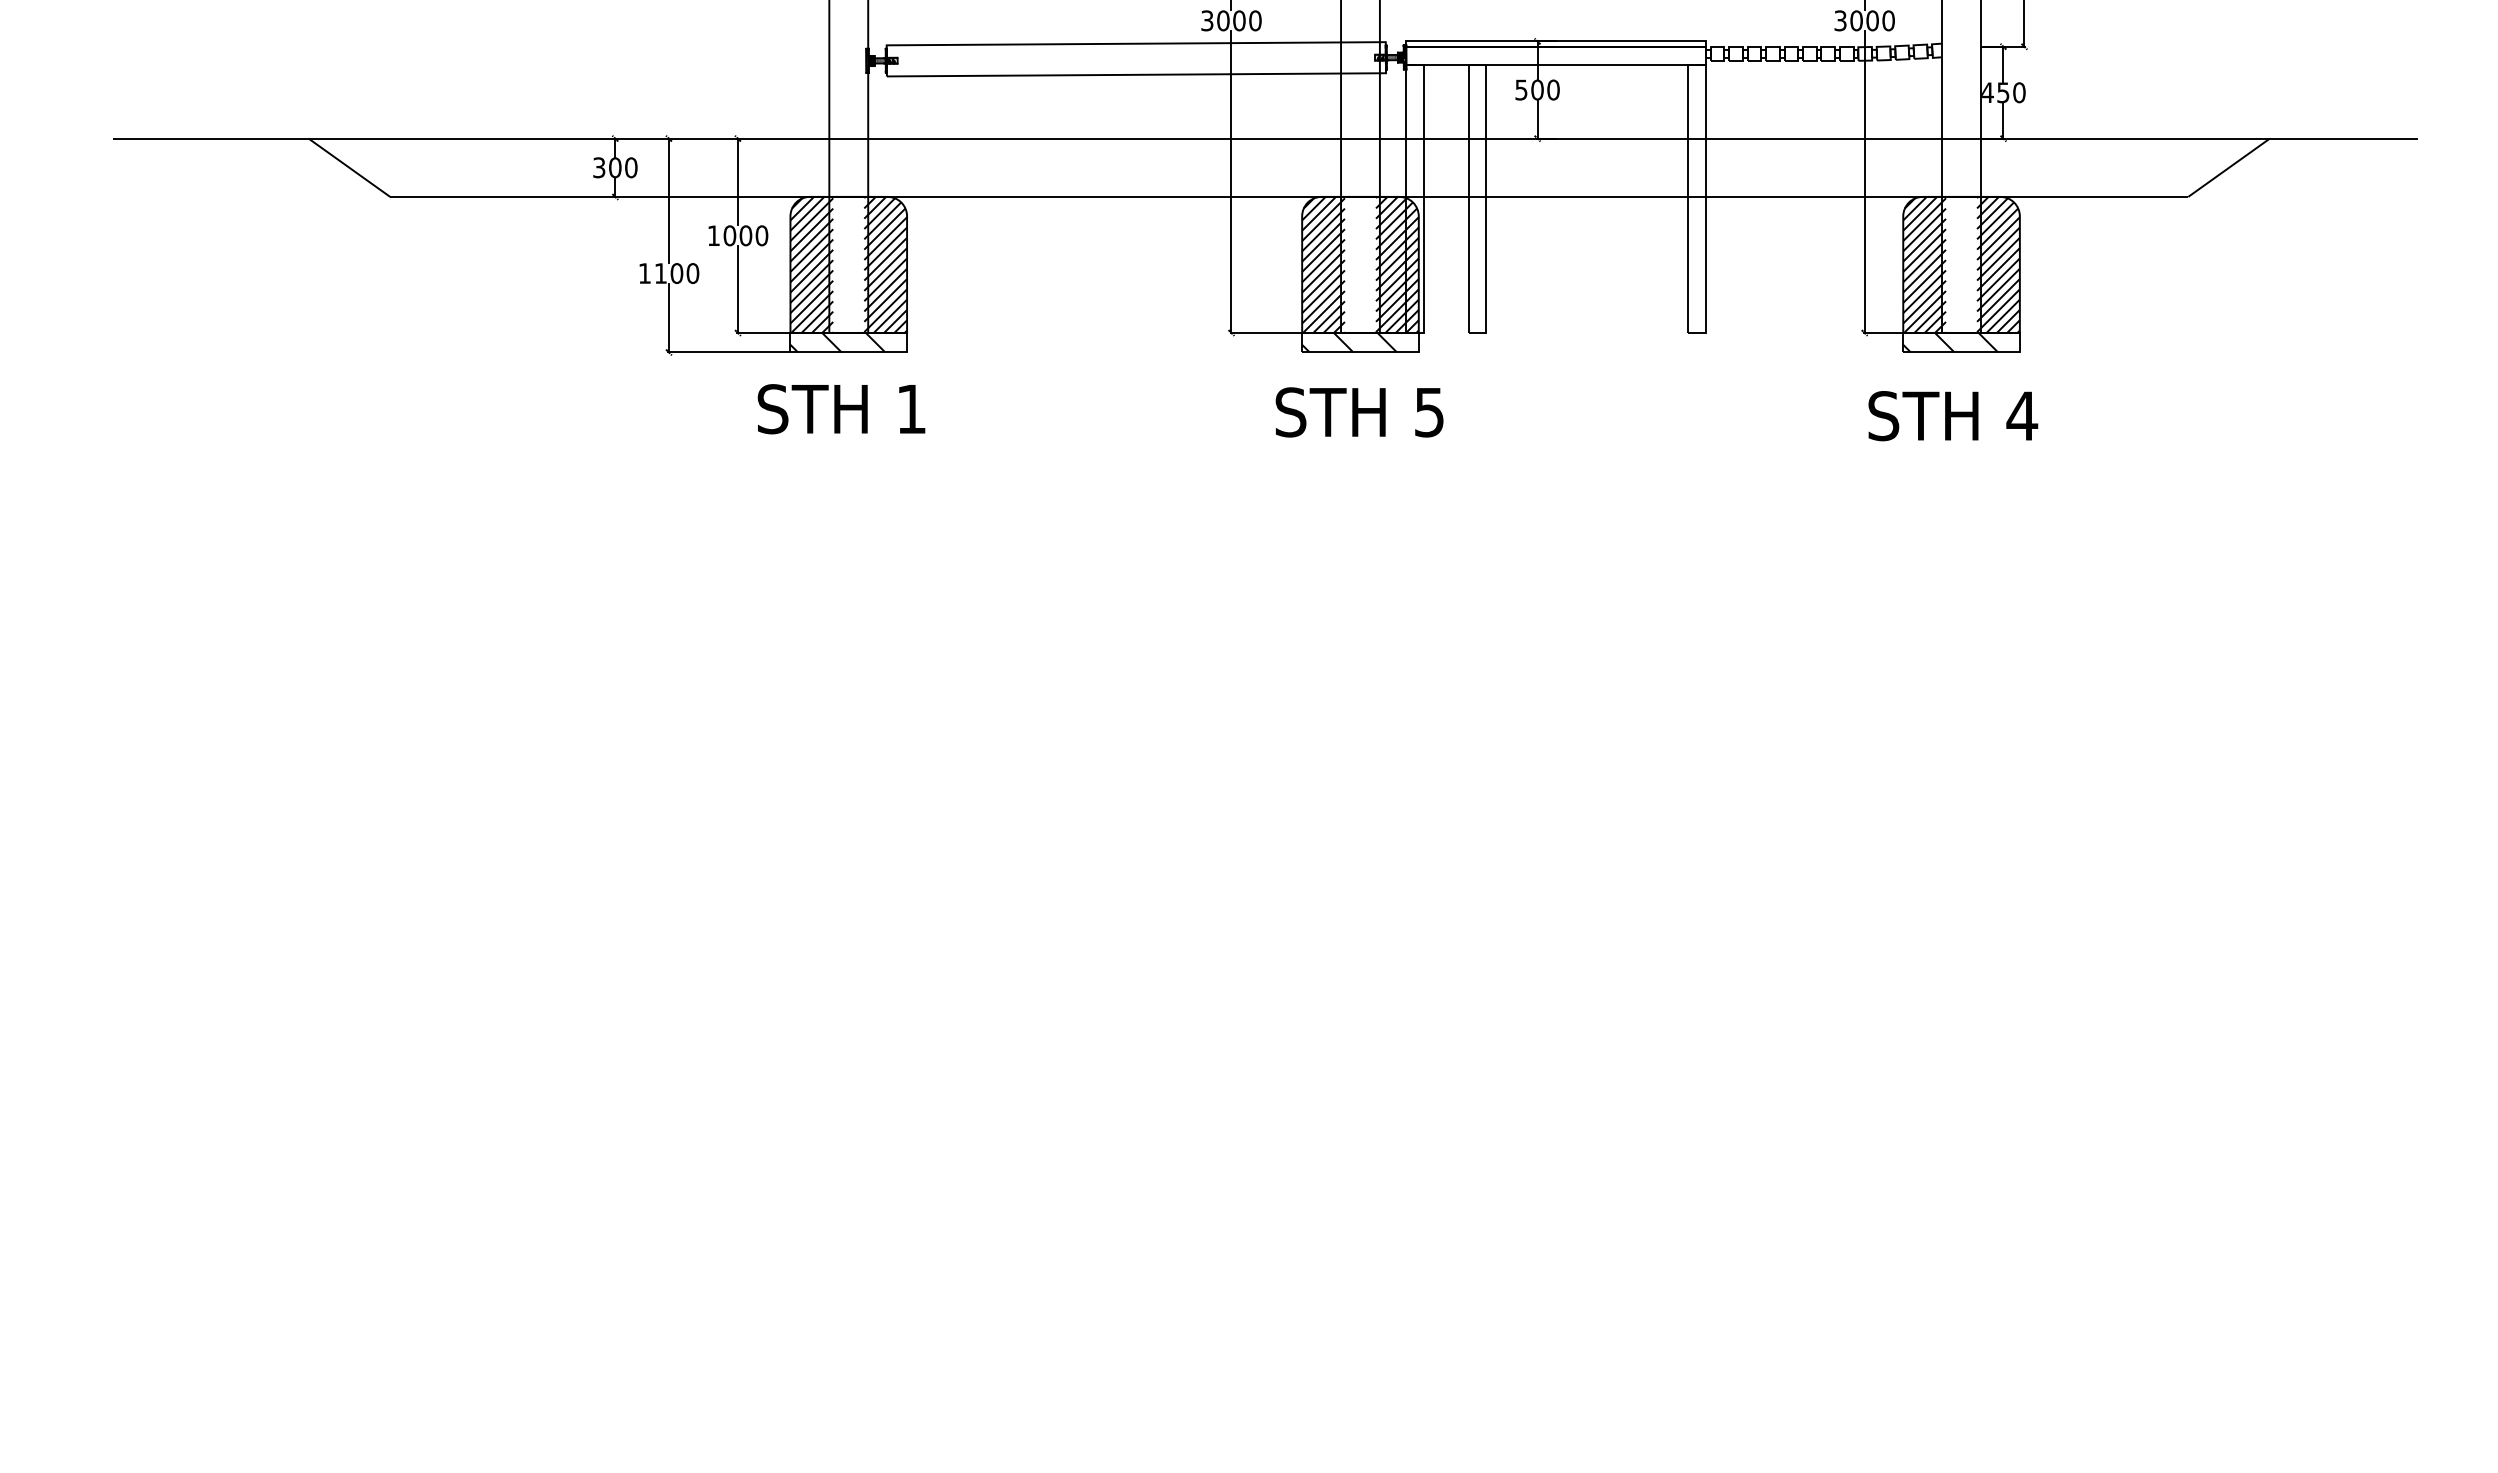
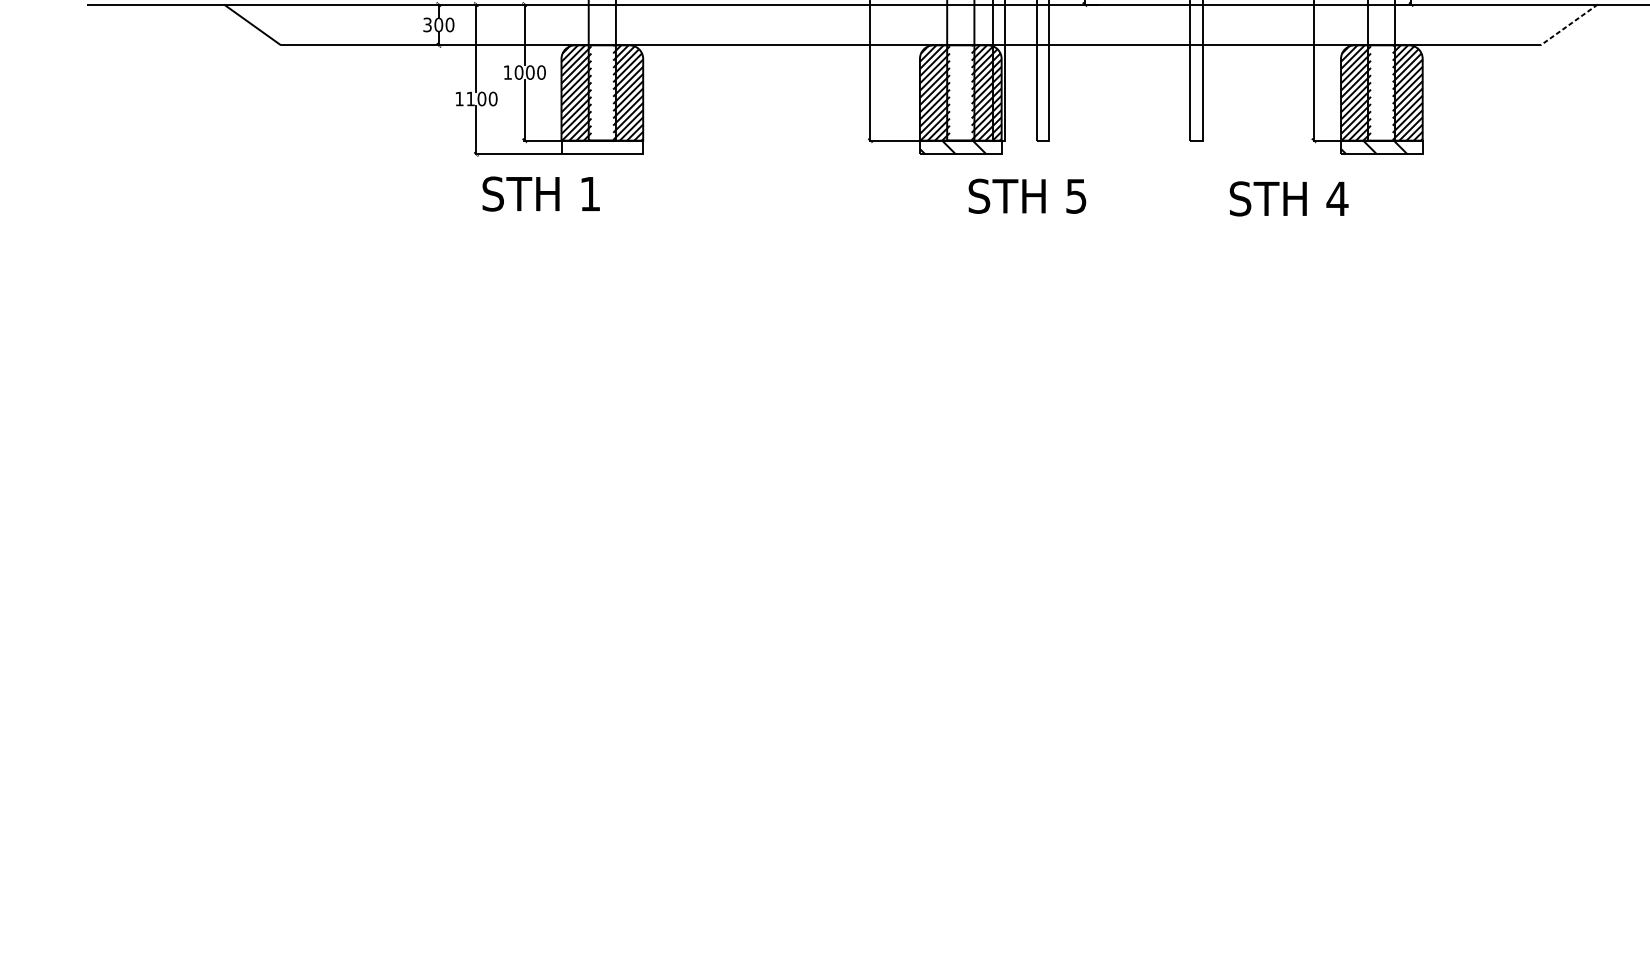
line: (2228, 168) -> (1568, 25), solid -> dashed
hatch: (837, 342) -> (594, 147), removed
text: (841, 409) -> (541, 194), moved
text: (1359, 412) -> (1027, 196), moved
text: (1953, 416) -> (1289, 199), moved

